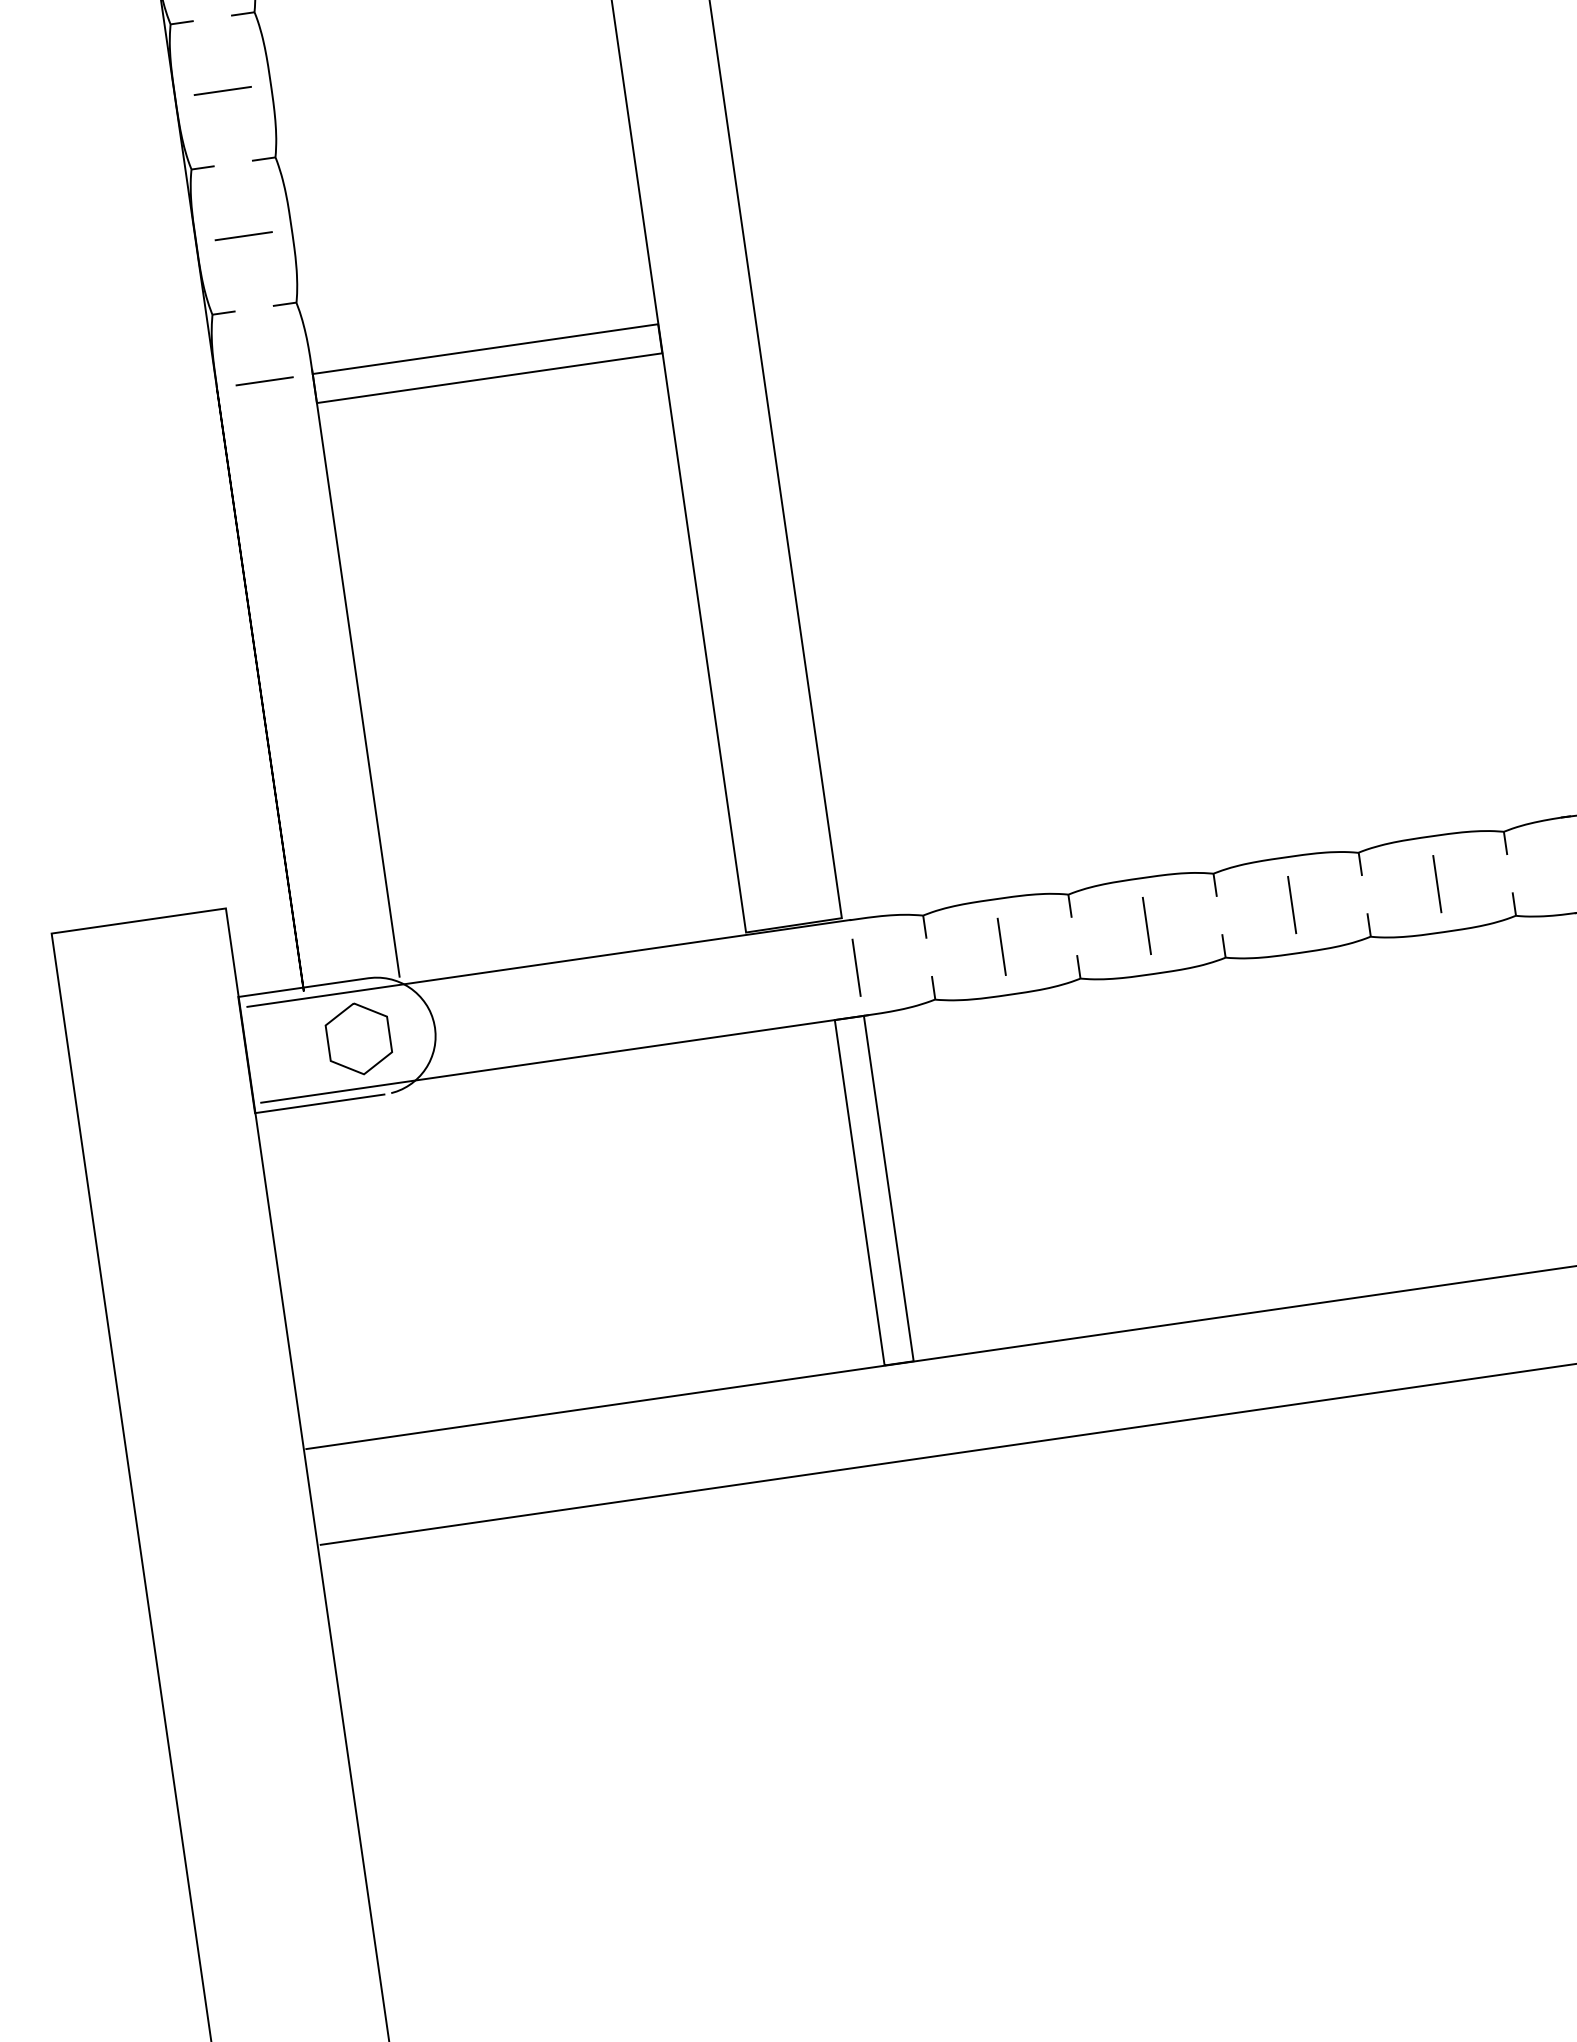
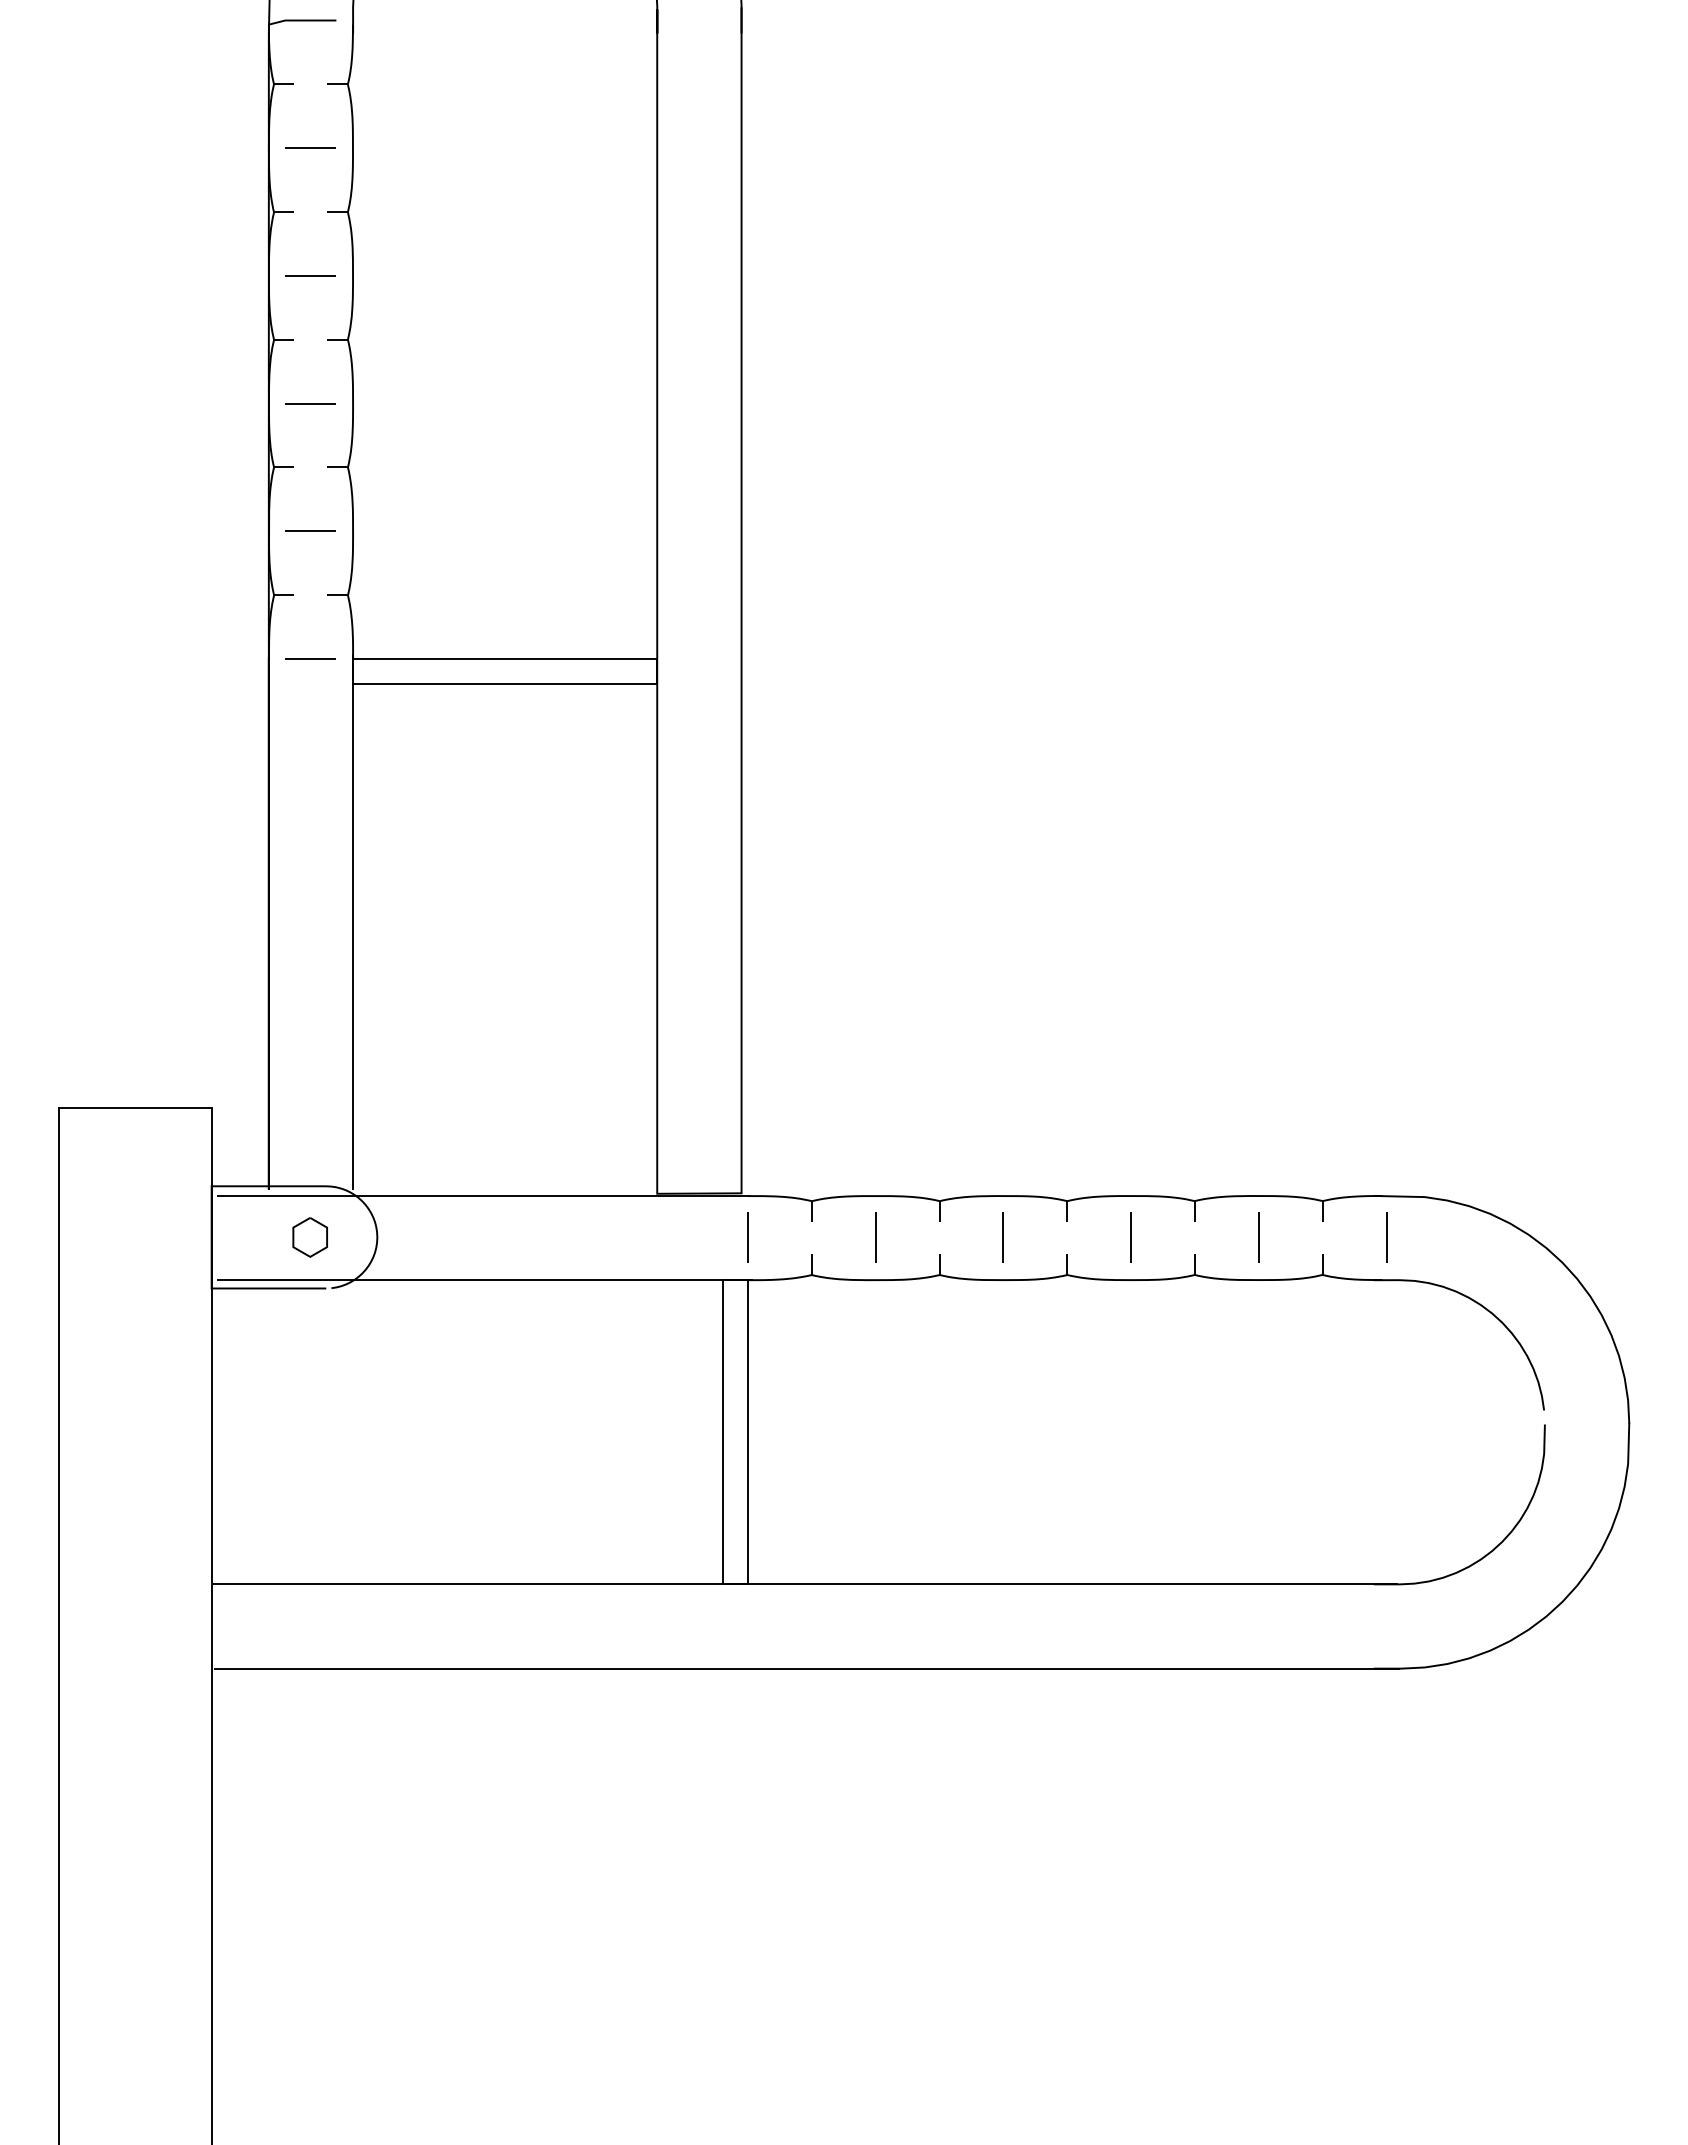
part: (357, 1039) -> (309, 1237), size x0.62

